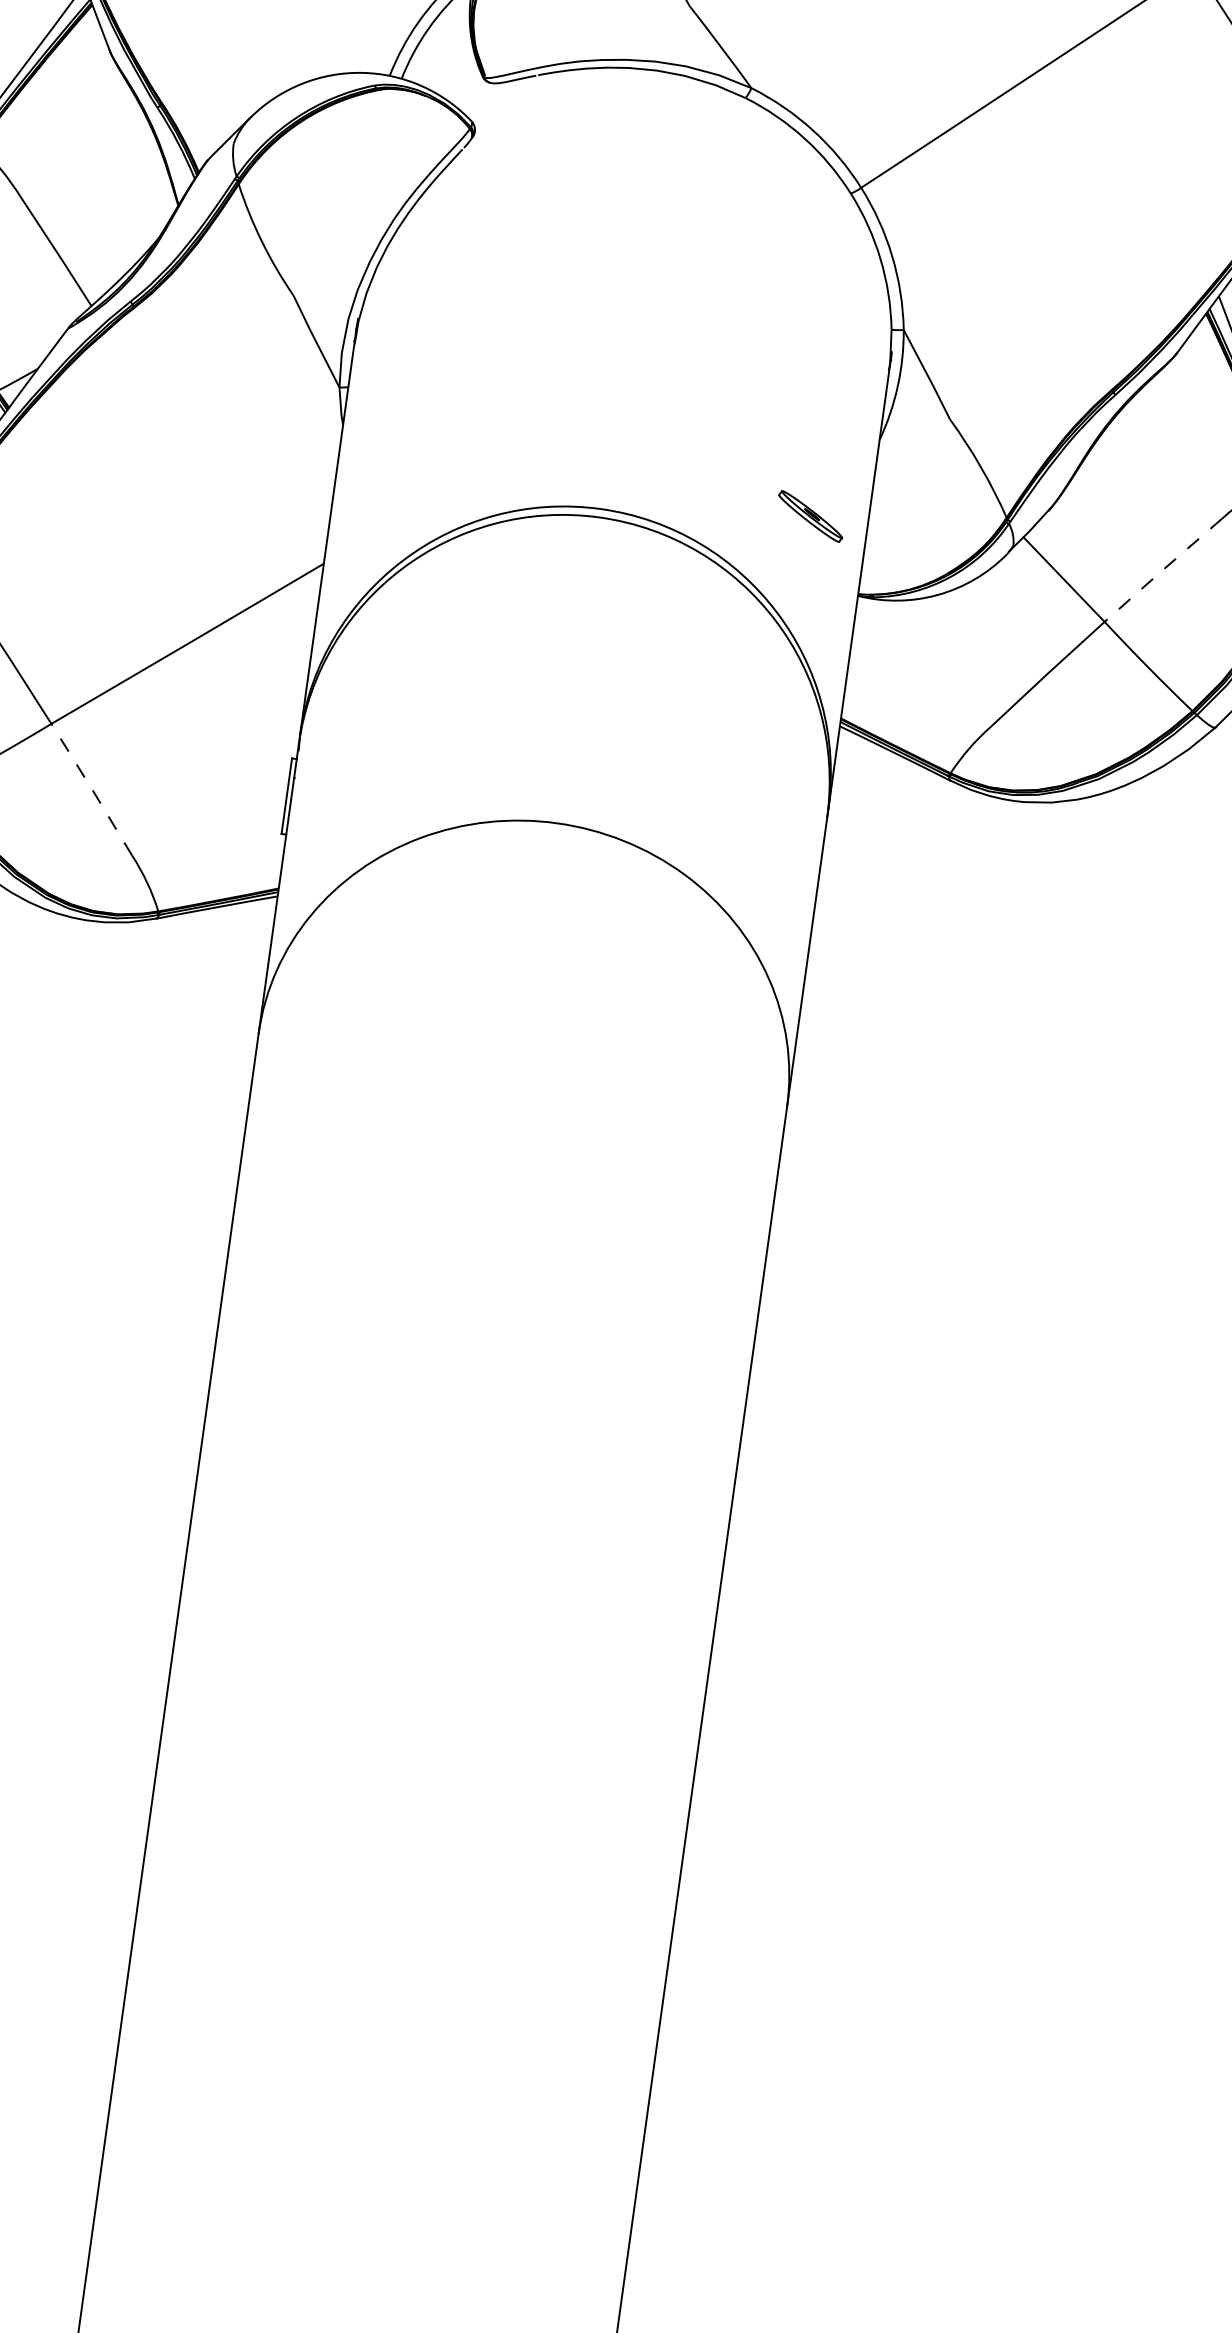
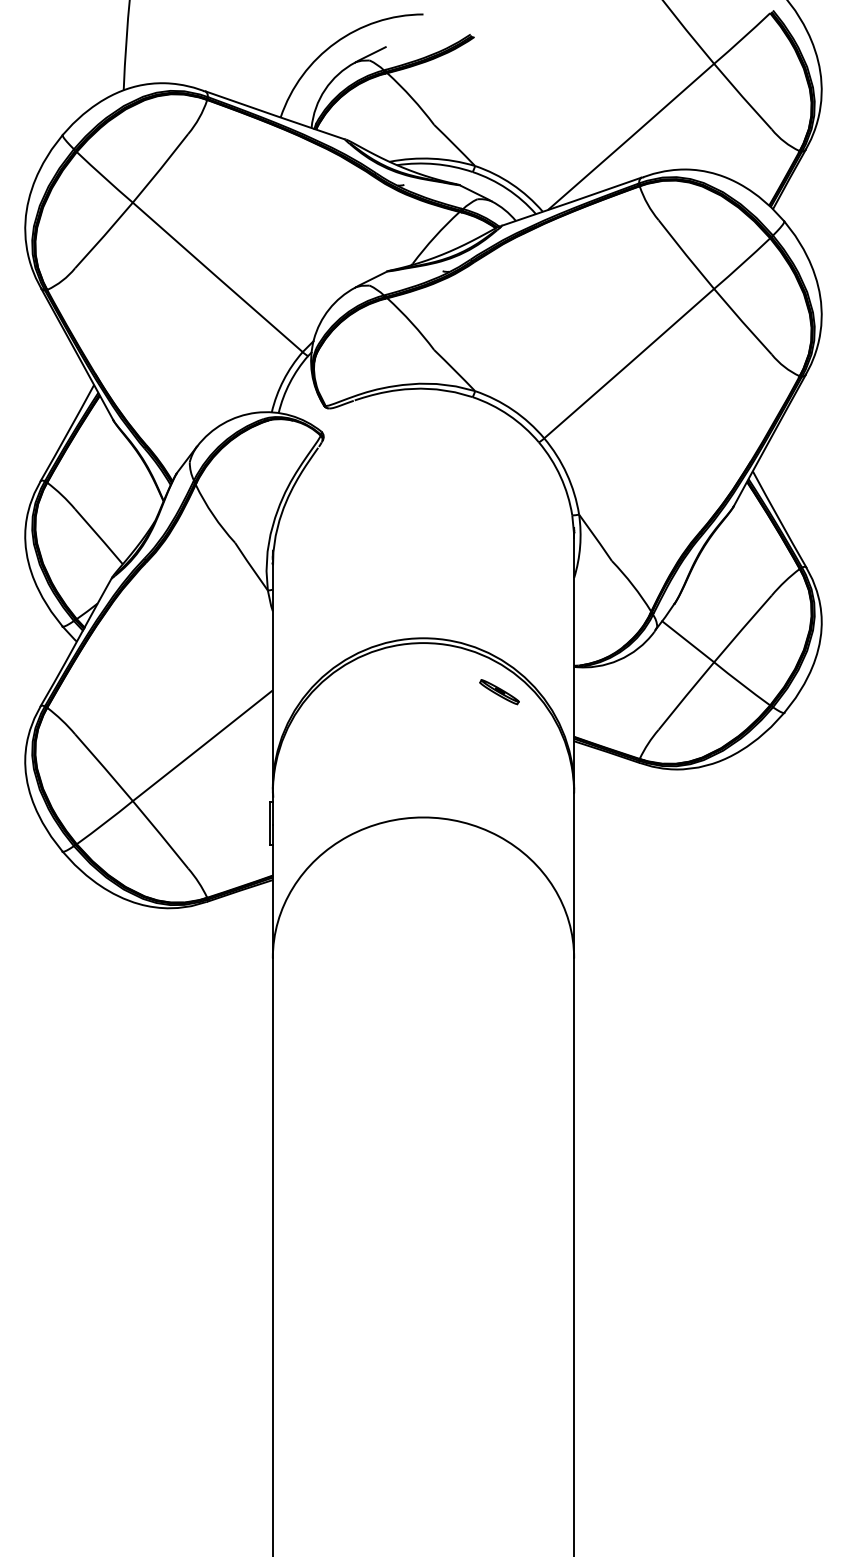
part: (810, 517) -> (499, 692), moved
line: (1162, 569) -> (742, 628), dashed -> solid
line: (91, 789) -> (160, 834), dashed -> solid

